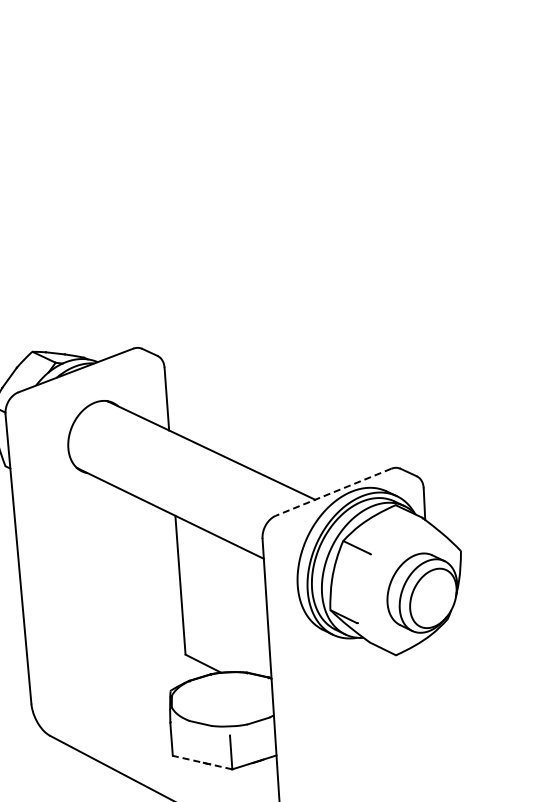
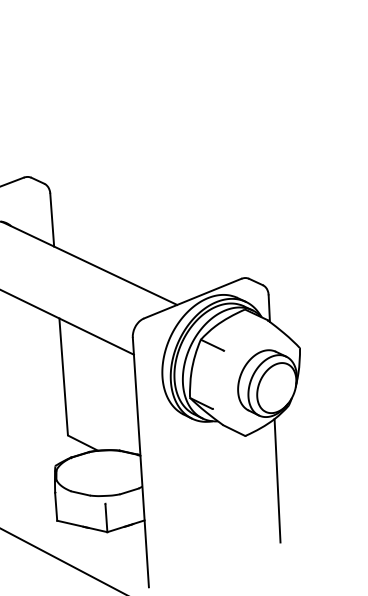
line: (333, 492) -> (192, 298), dashed -> solid
line: (433, 708) -> (276, 480), added
line: (202, 762) -> (82, 526), dashed -> solid

